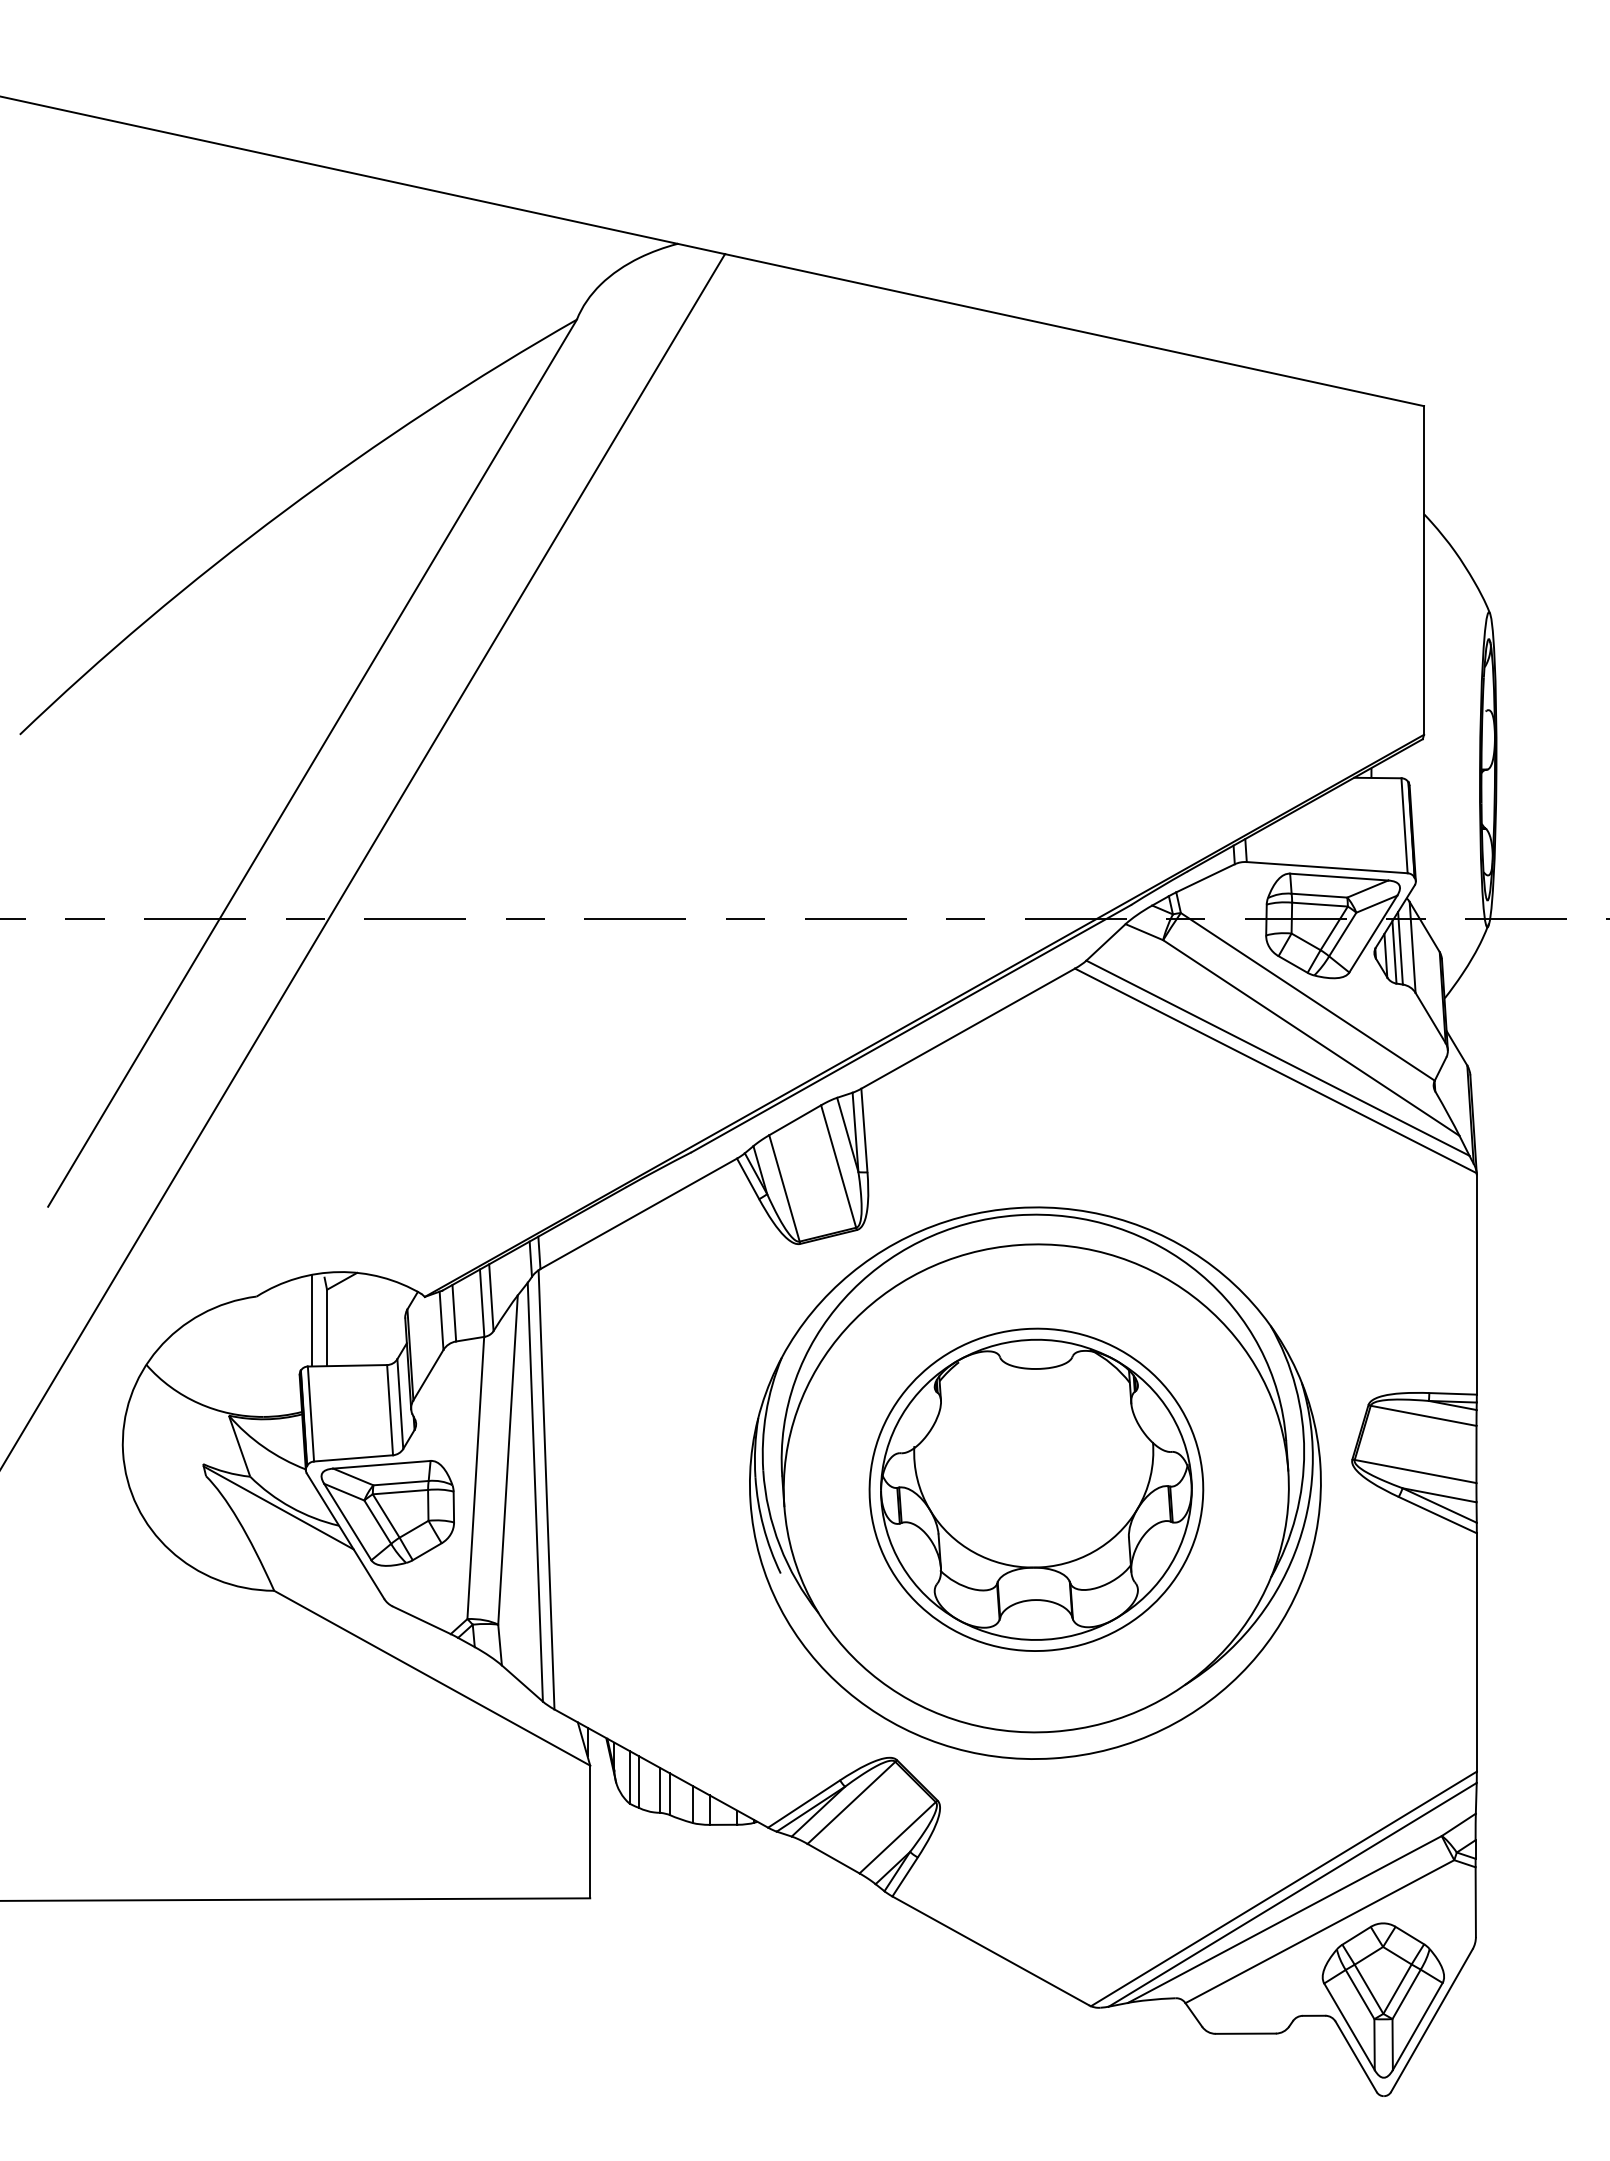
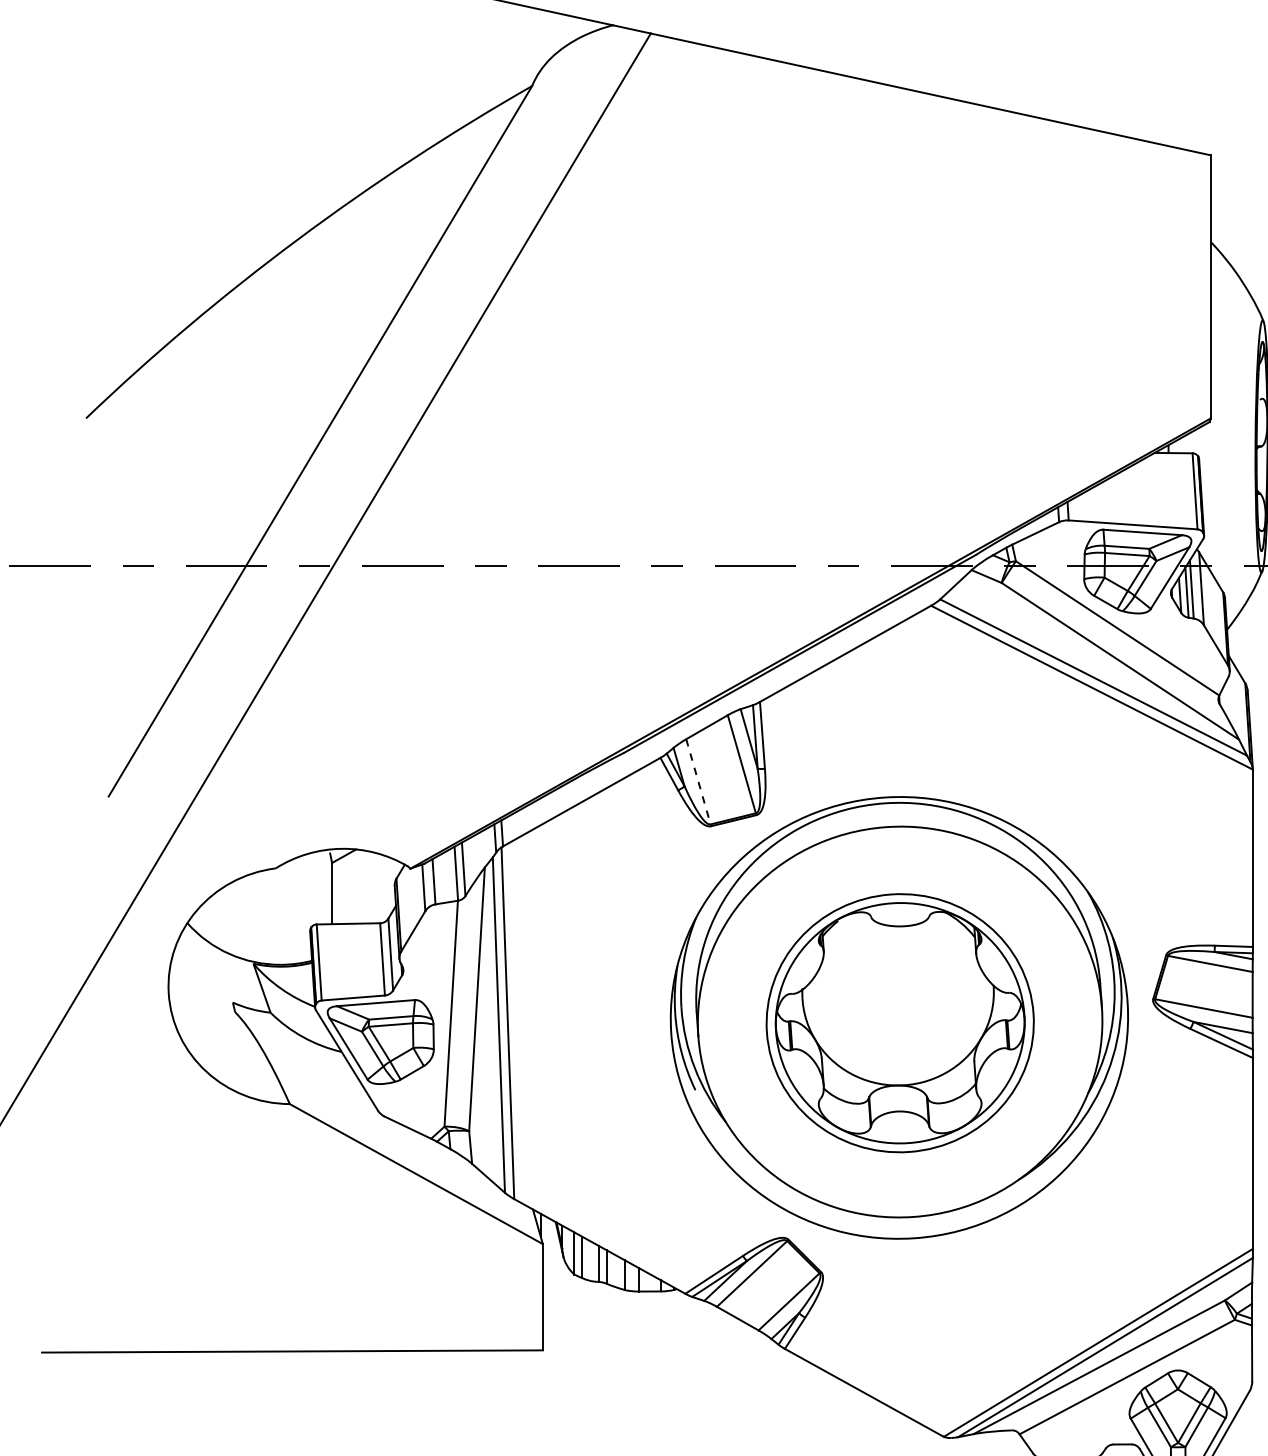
line: (784, 1188) -> (698, 781), solid -> dashed
line: (311, 1320) -> (319, 887), removed
line: (278, 1507) -> (293, 1037), removed

